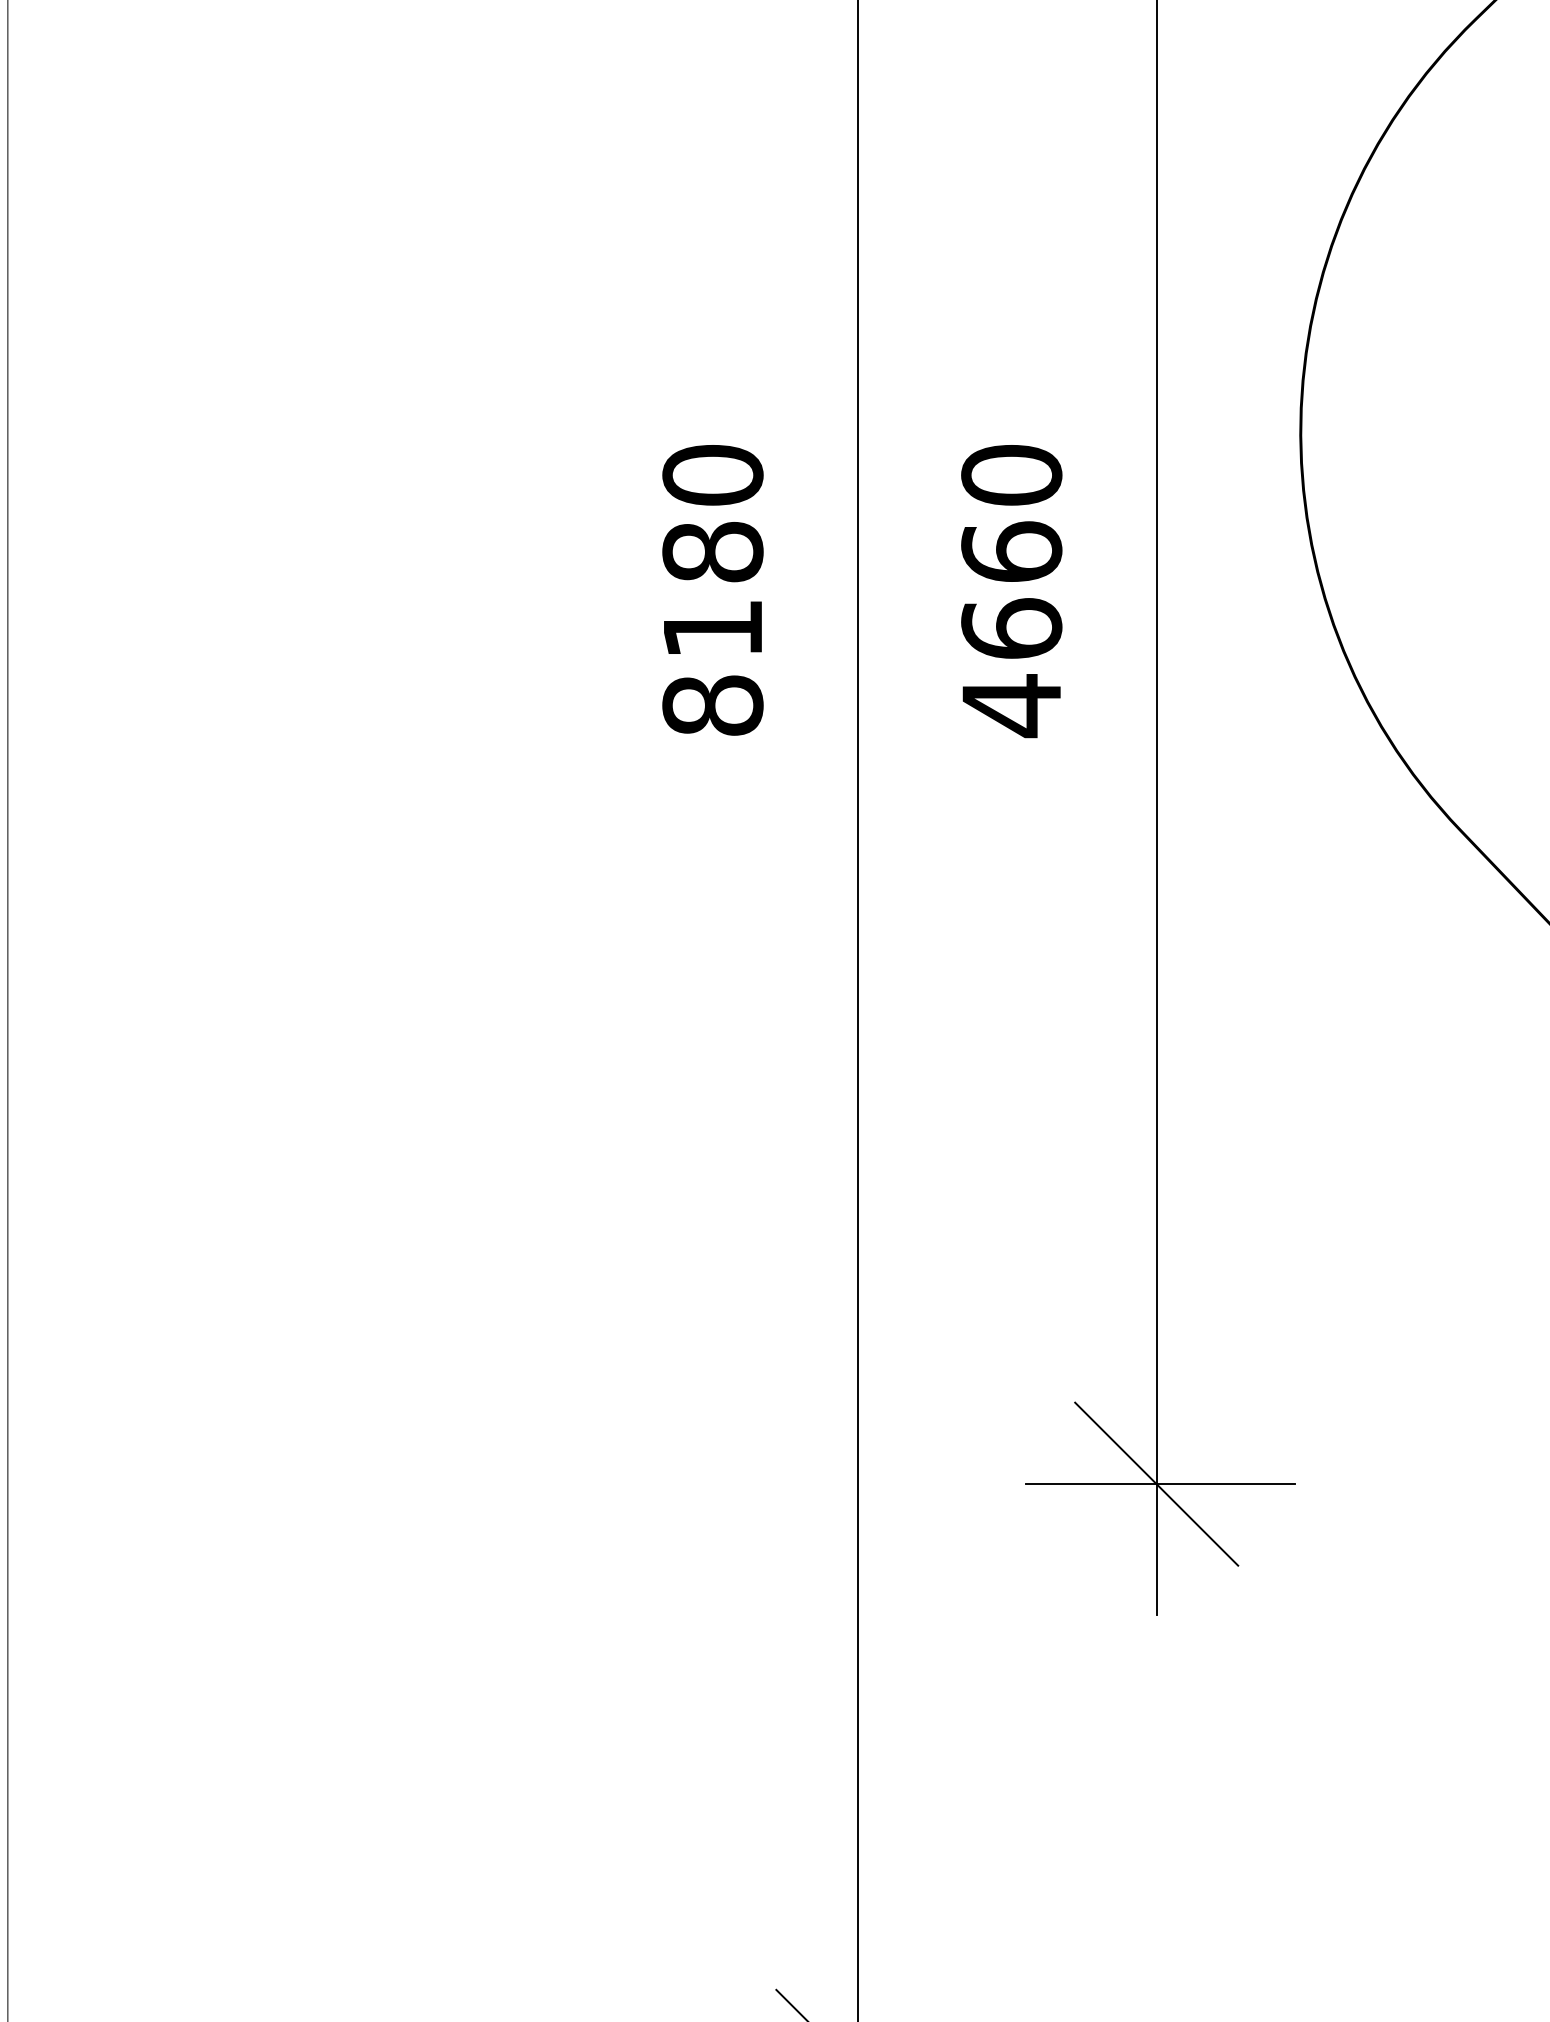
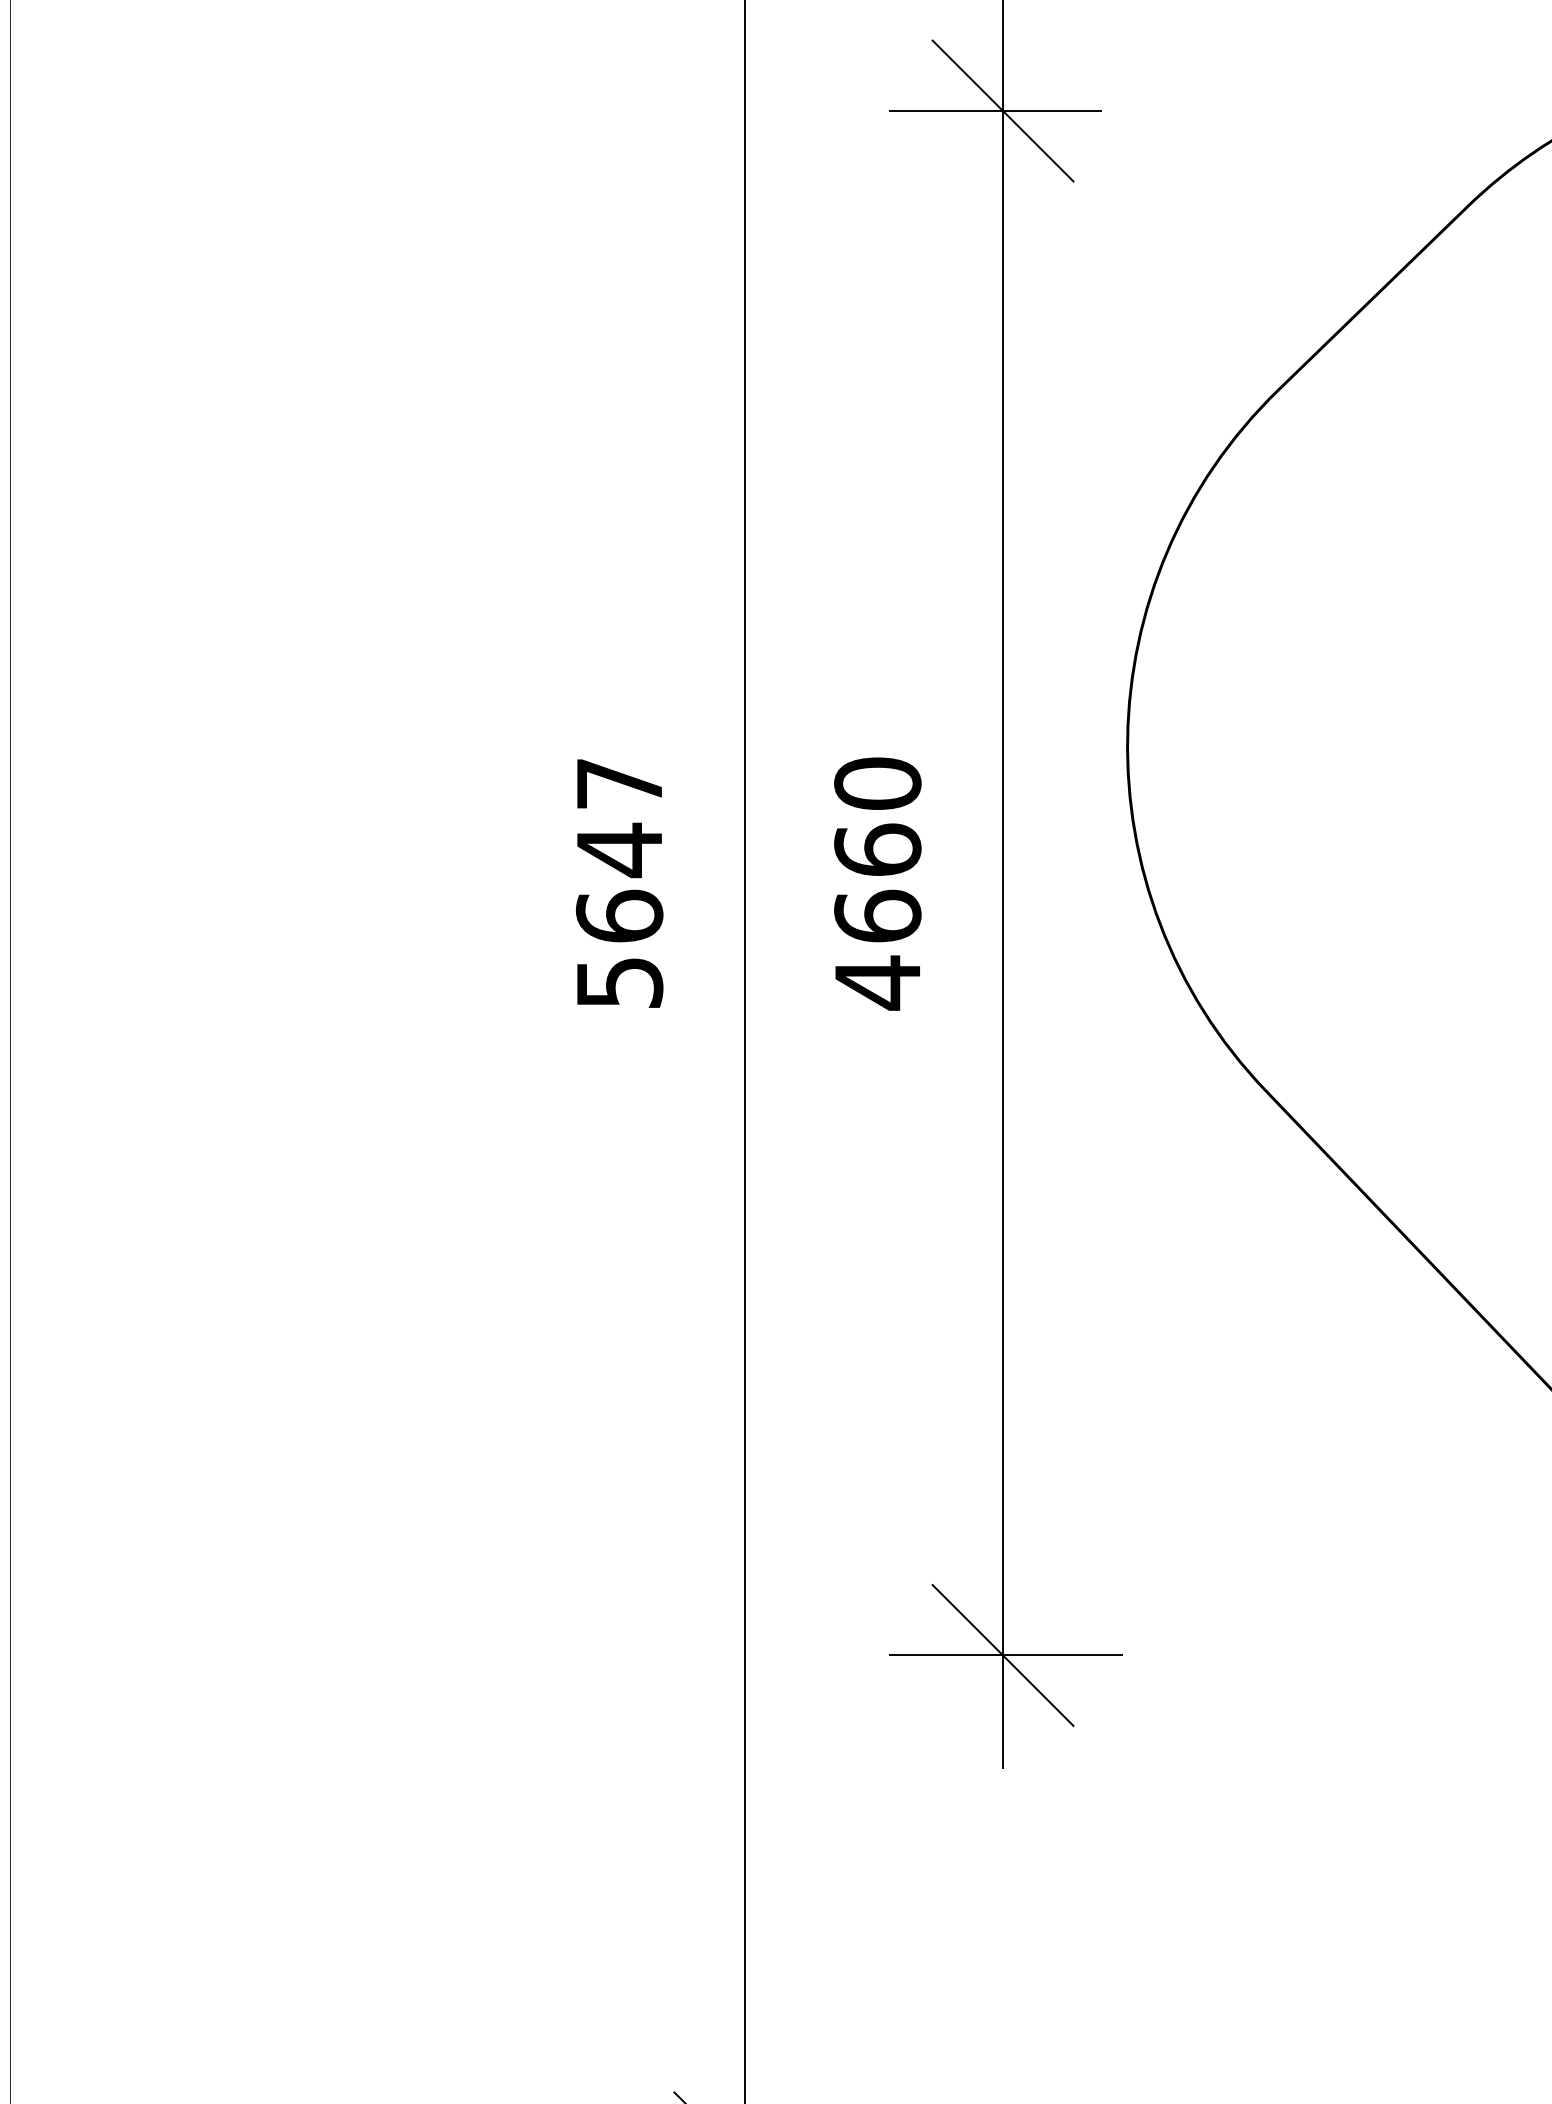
text: (712, 589) -> (619, 882), 8180 -> 5647

